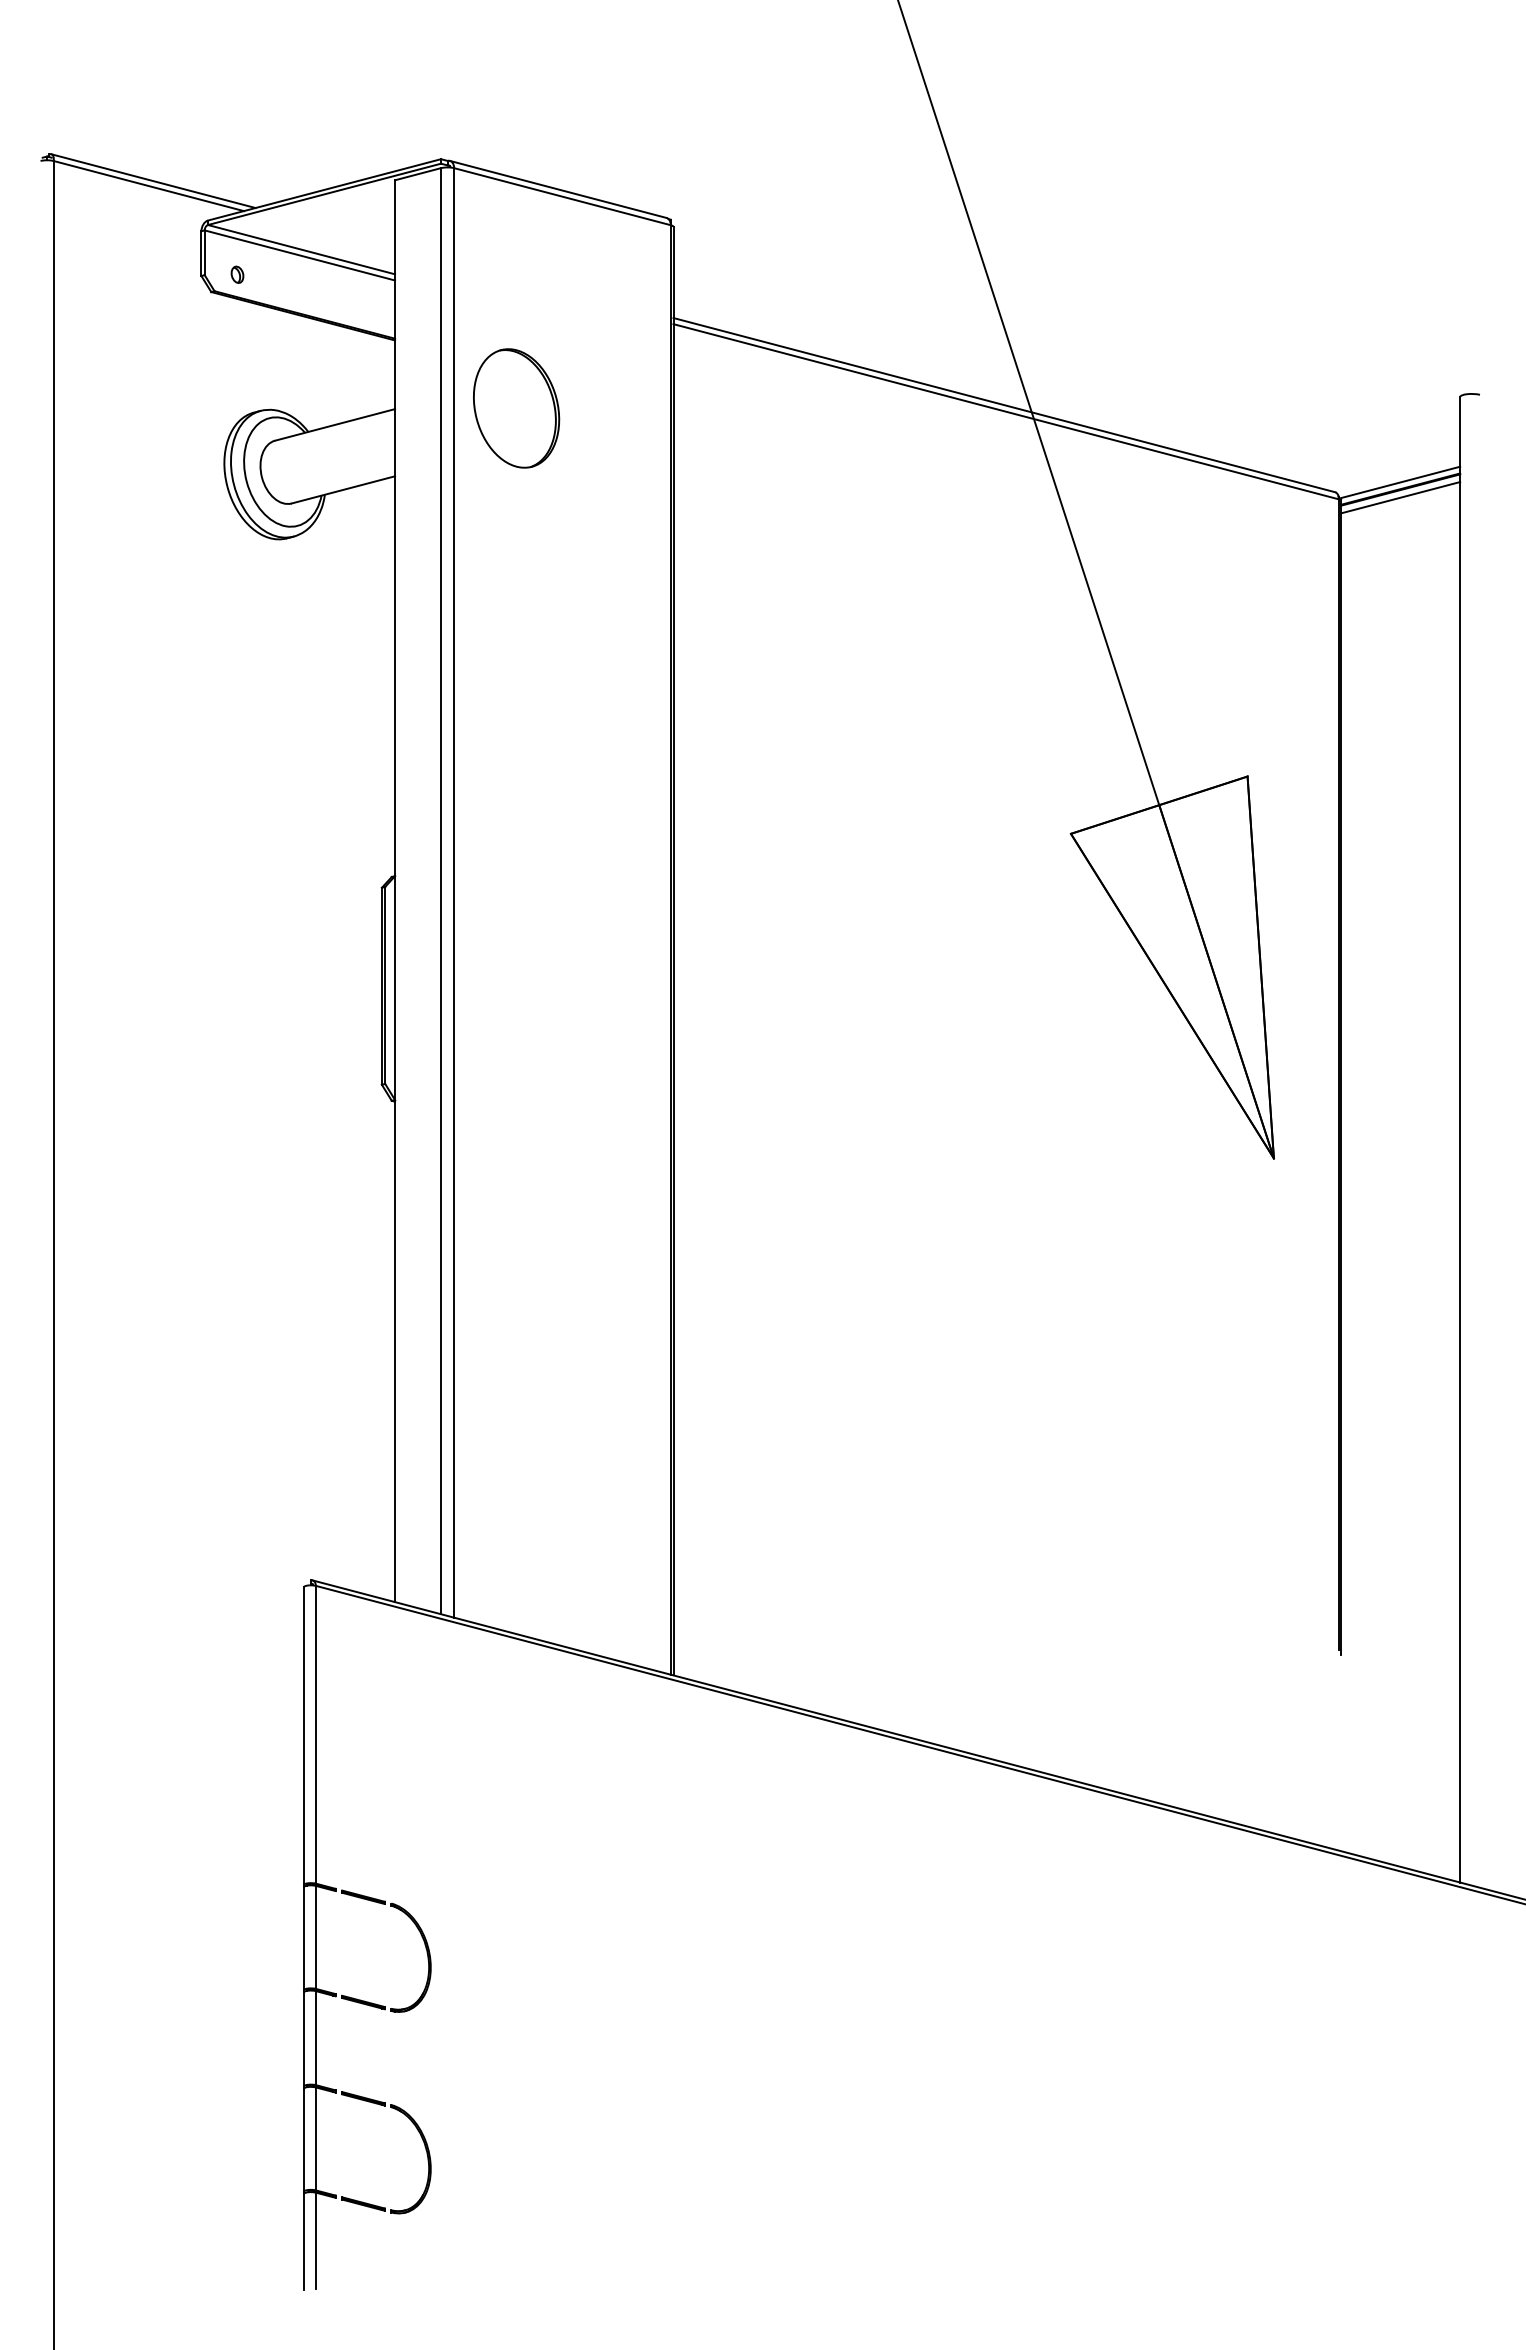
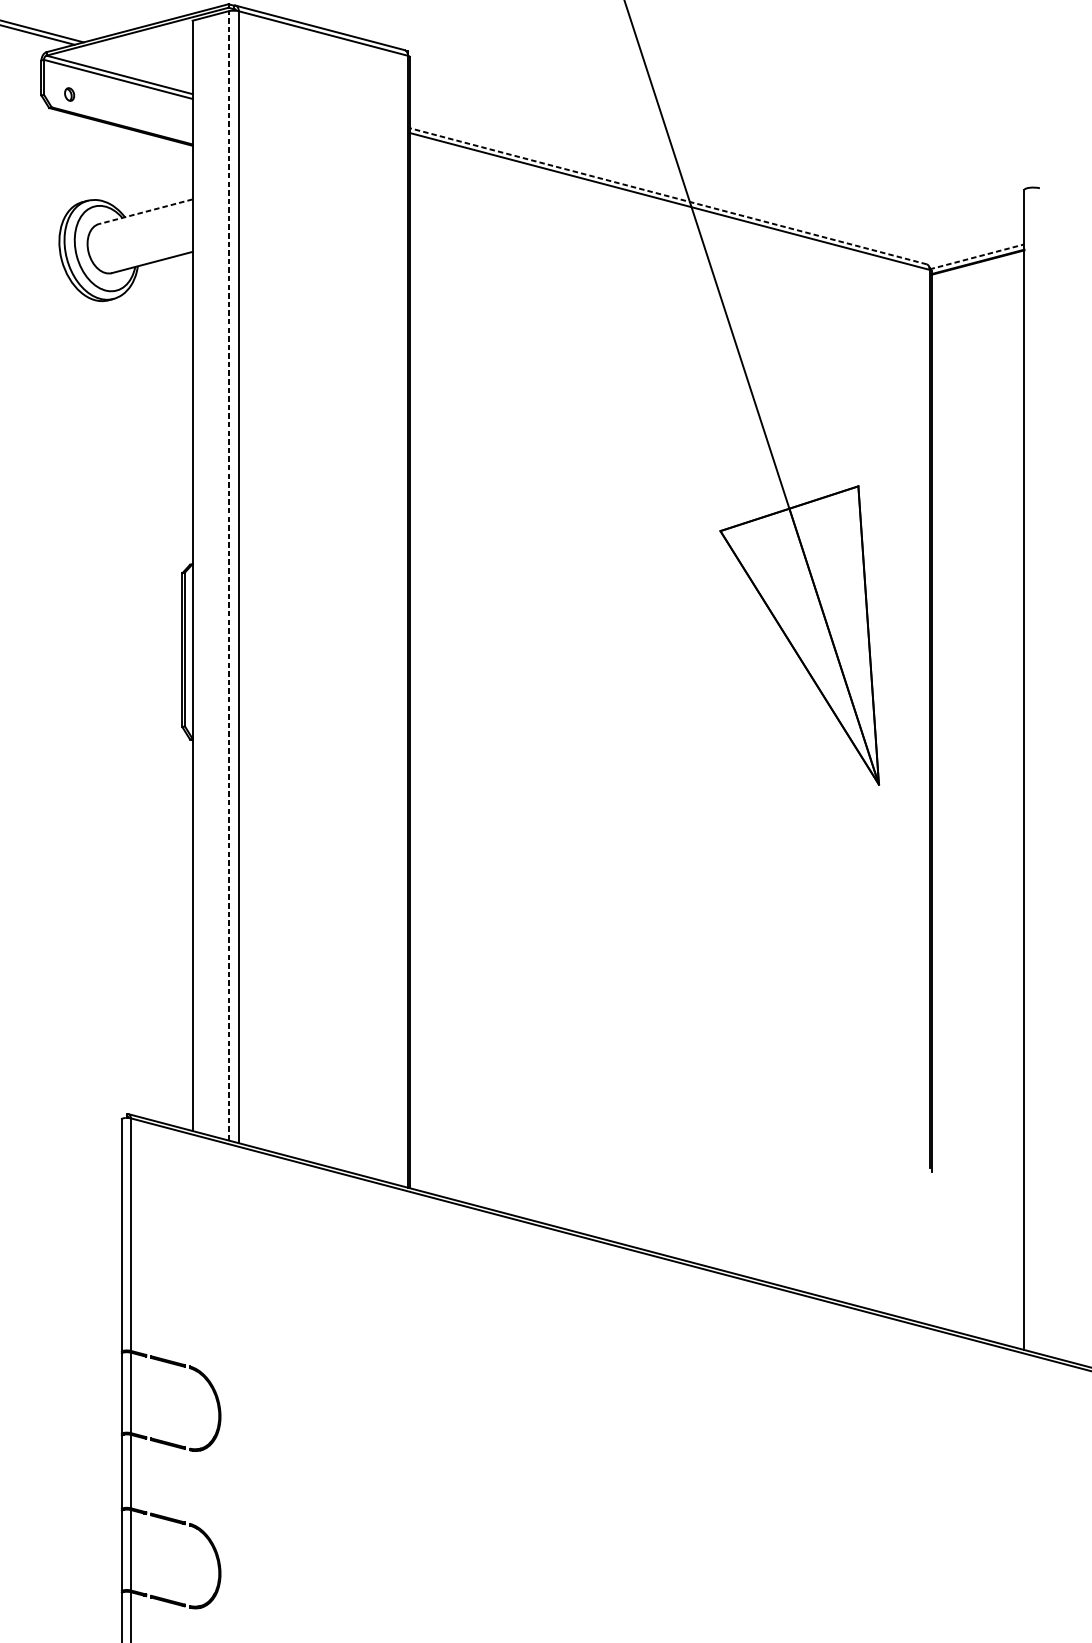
line: (1003, 405) -> (667, 196), solid -> dashed
part: (516, 408) -> (287, 198), removed
line: (335, 424) -> (146, 211), solid -> dashed
line: (1399, 482) -> (977, 256), solid -> dashed
line: (1400, 497) -> (977, 268), removed
line: (441, 890) -> (228, 575), solid -> dashed

